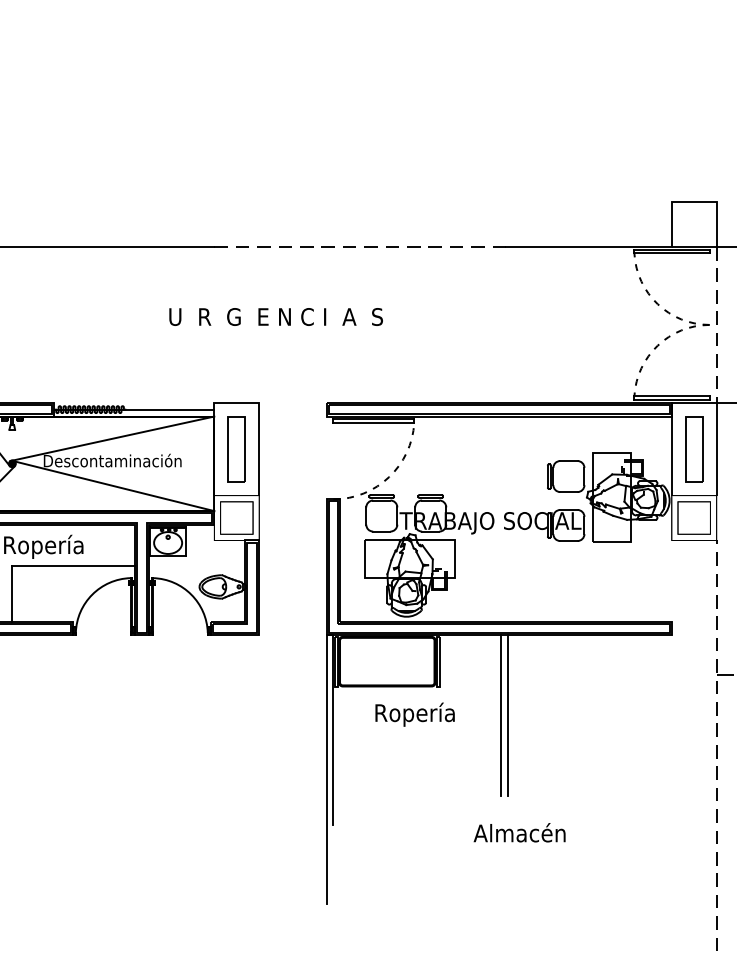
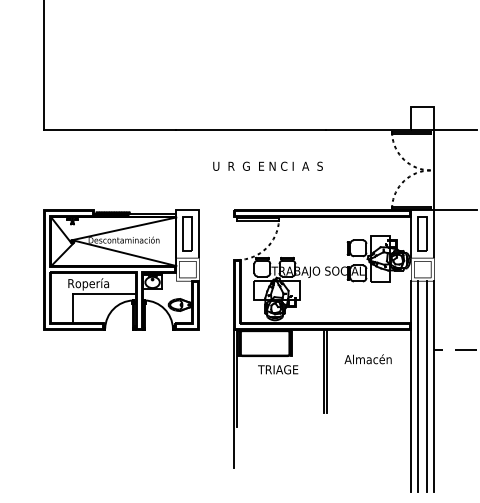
line: (360, 247) -> (251, 130), dashed -> solid
text: (275, 315) -> (267, 165), moved
line: (716, 325) -> (434, 170), dashed -> solid
text: (413, 714) -> (278, 370), Ropería -> TRIAGE
line: (672, 745) -> (411, 386), added
line: (685, 745) -> (418, 386), added
line: (703, 745) -> (427, 386), added
line: (716, 745) -> (434, 386), dashed -> solid
text: (518, 833) -> (367, 359), moved

